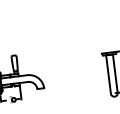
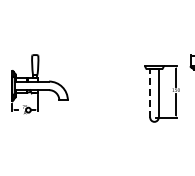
line: (108, 73) -> (150, 92), solid -> dashed

